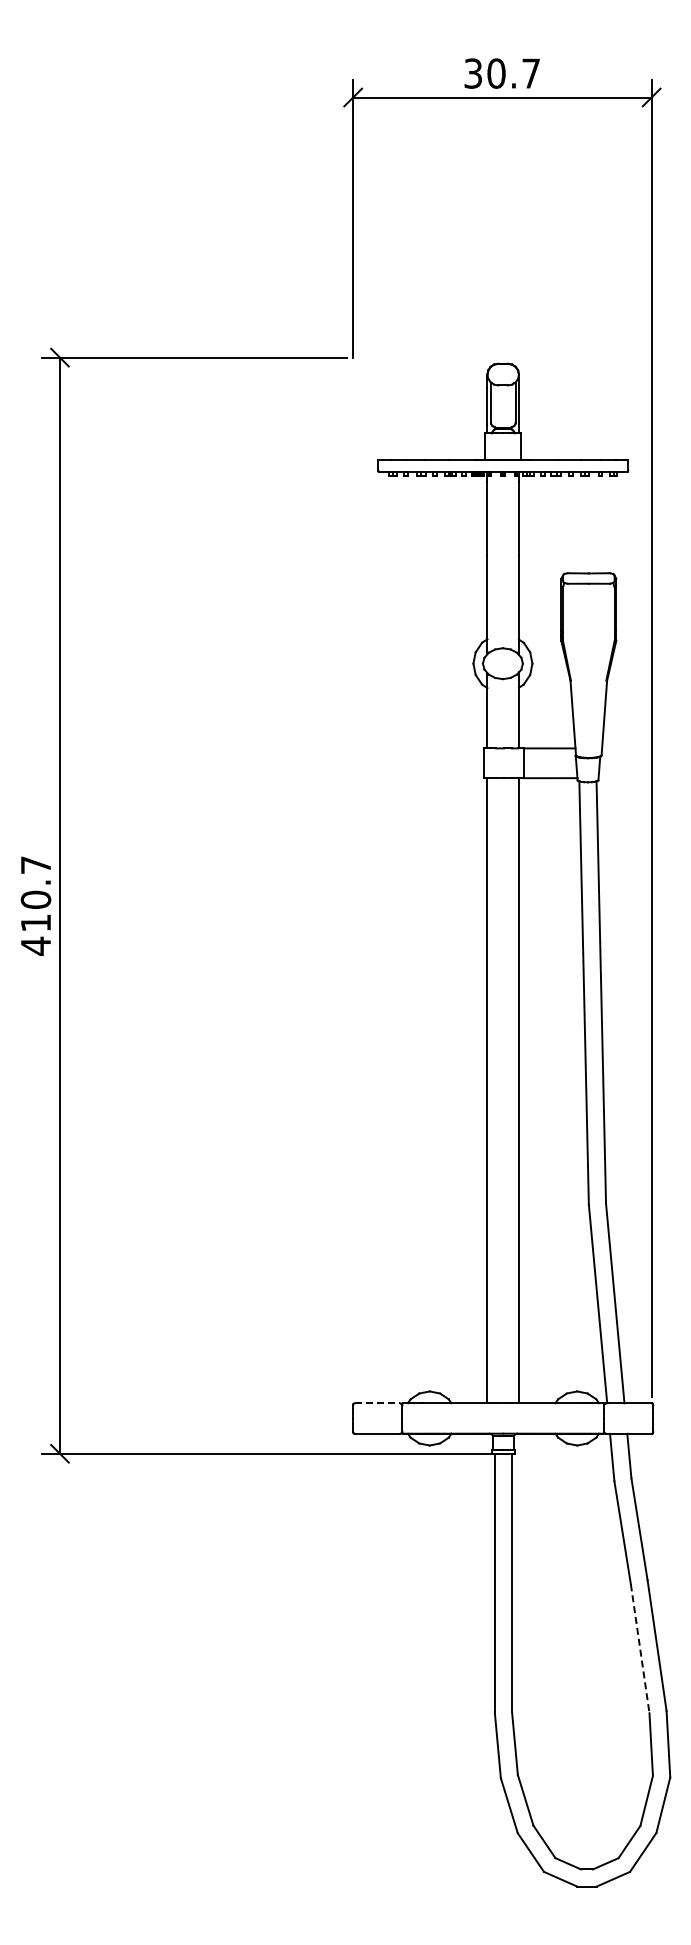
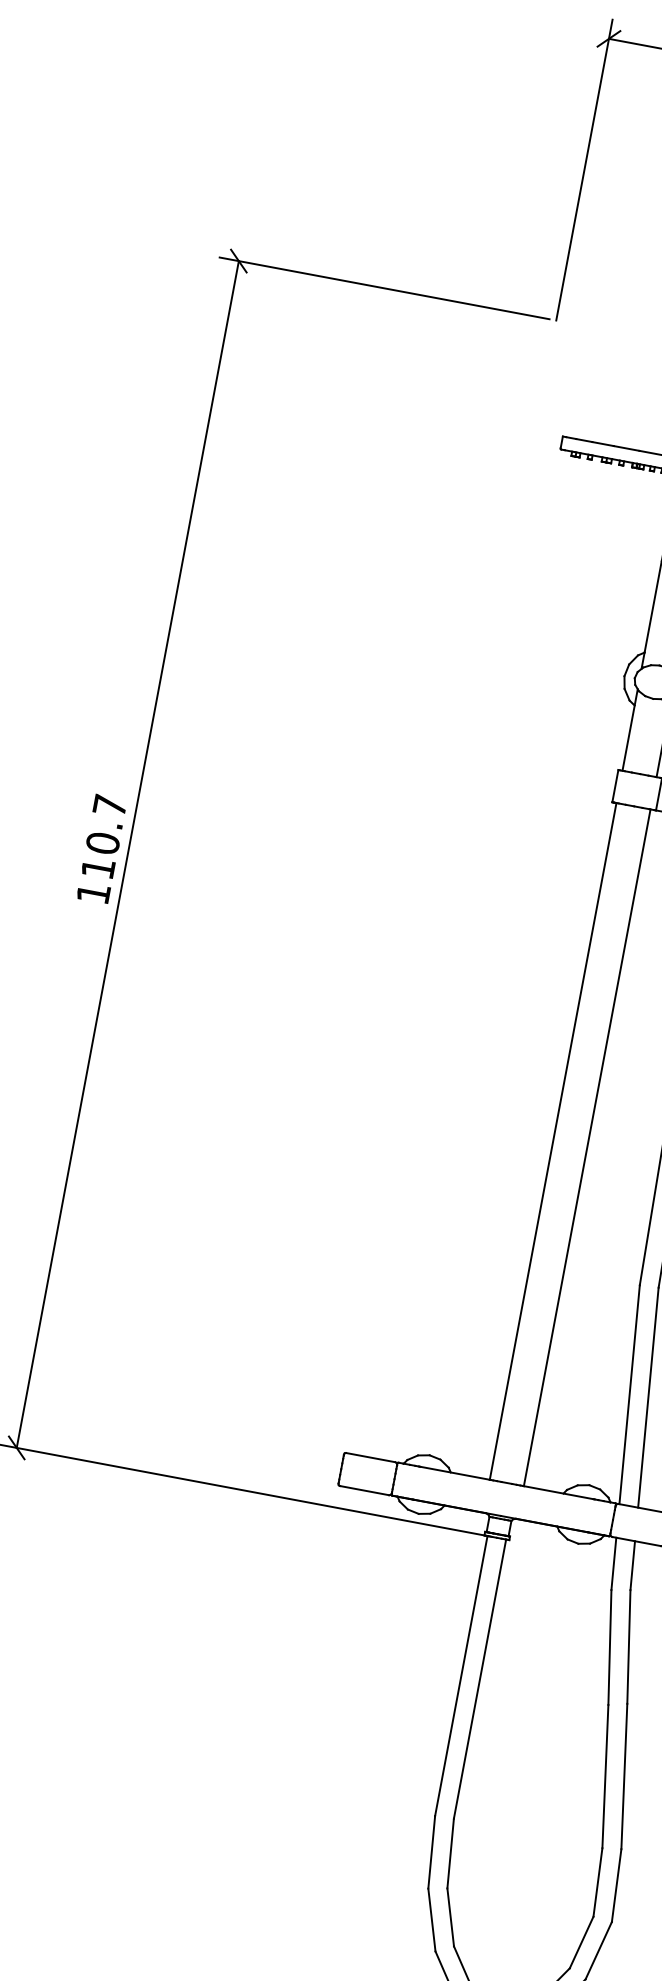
text: (35, 945) -> (93, 892), 410.7 -> 110.7
line: (377, 1403) -> (370, 1457), dashed -> solid
line: (640, 1649) -> (605, 1777), dashed -> solid

